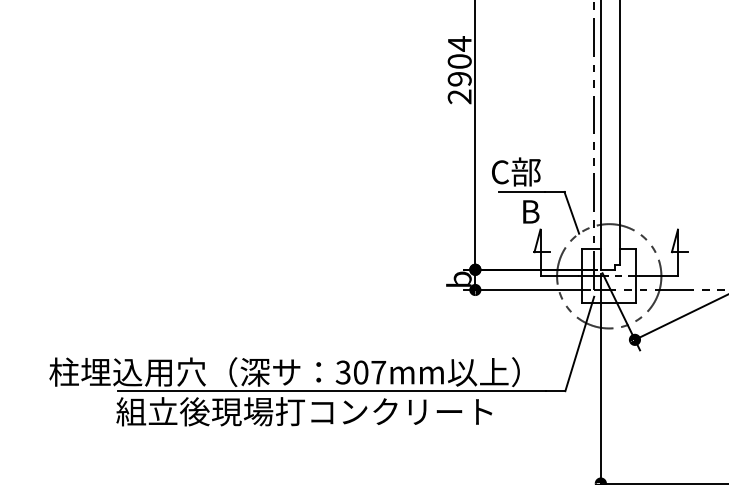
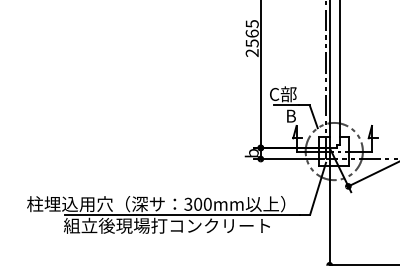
text: (458, 61) -> (251, 33), 2904 -> 2565
text: (378, 370) -> (207, 203), 307mm -> 300mm

